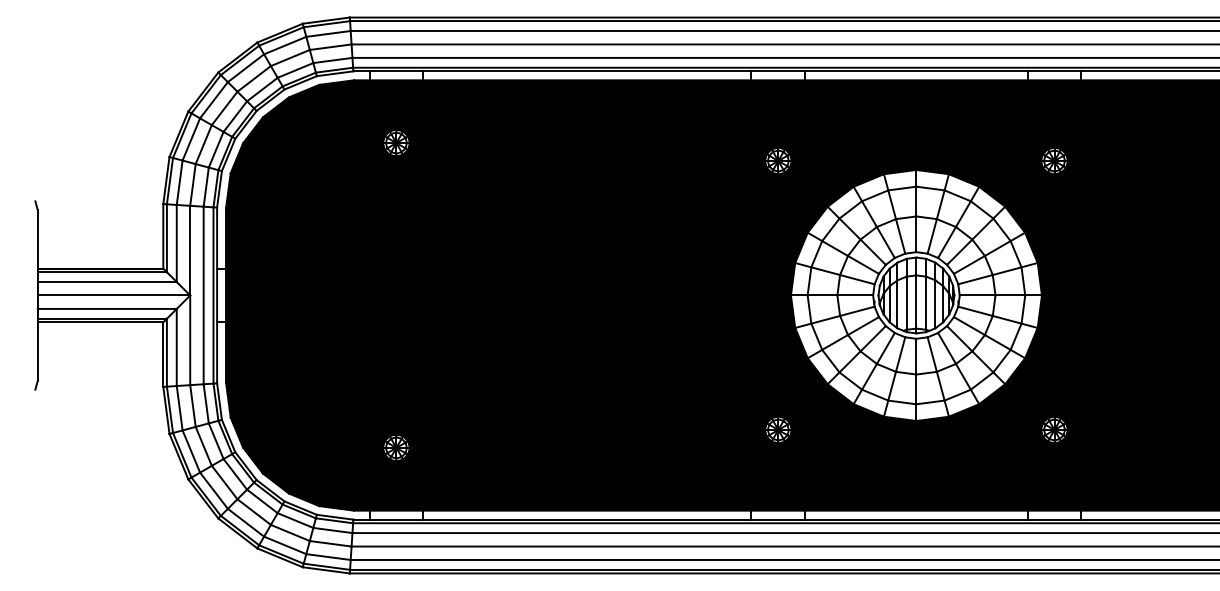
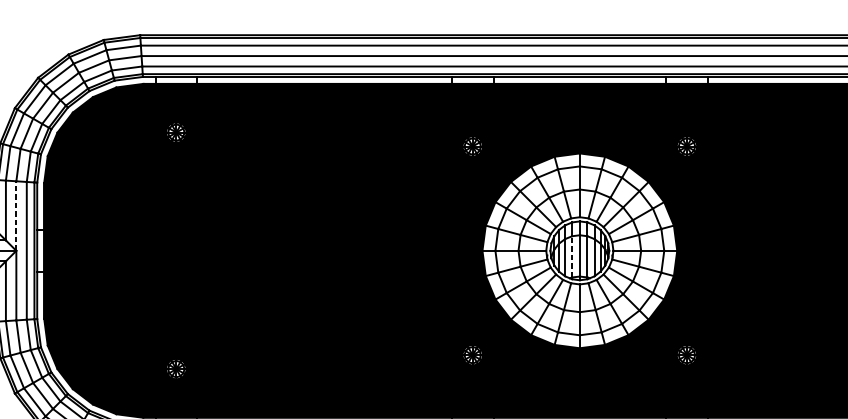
line: (190, 250) -> (16, 215), solid -> dashed
line: (906, 303) -> (572, 257), solid -> dashed

